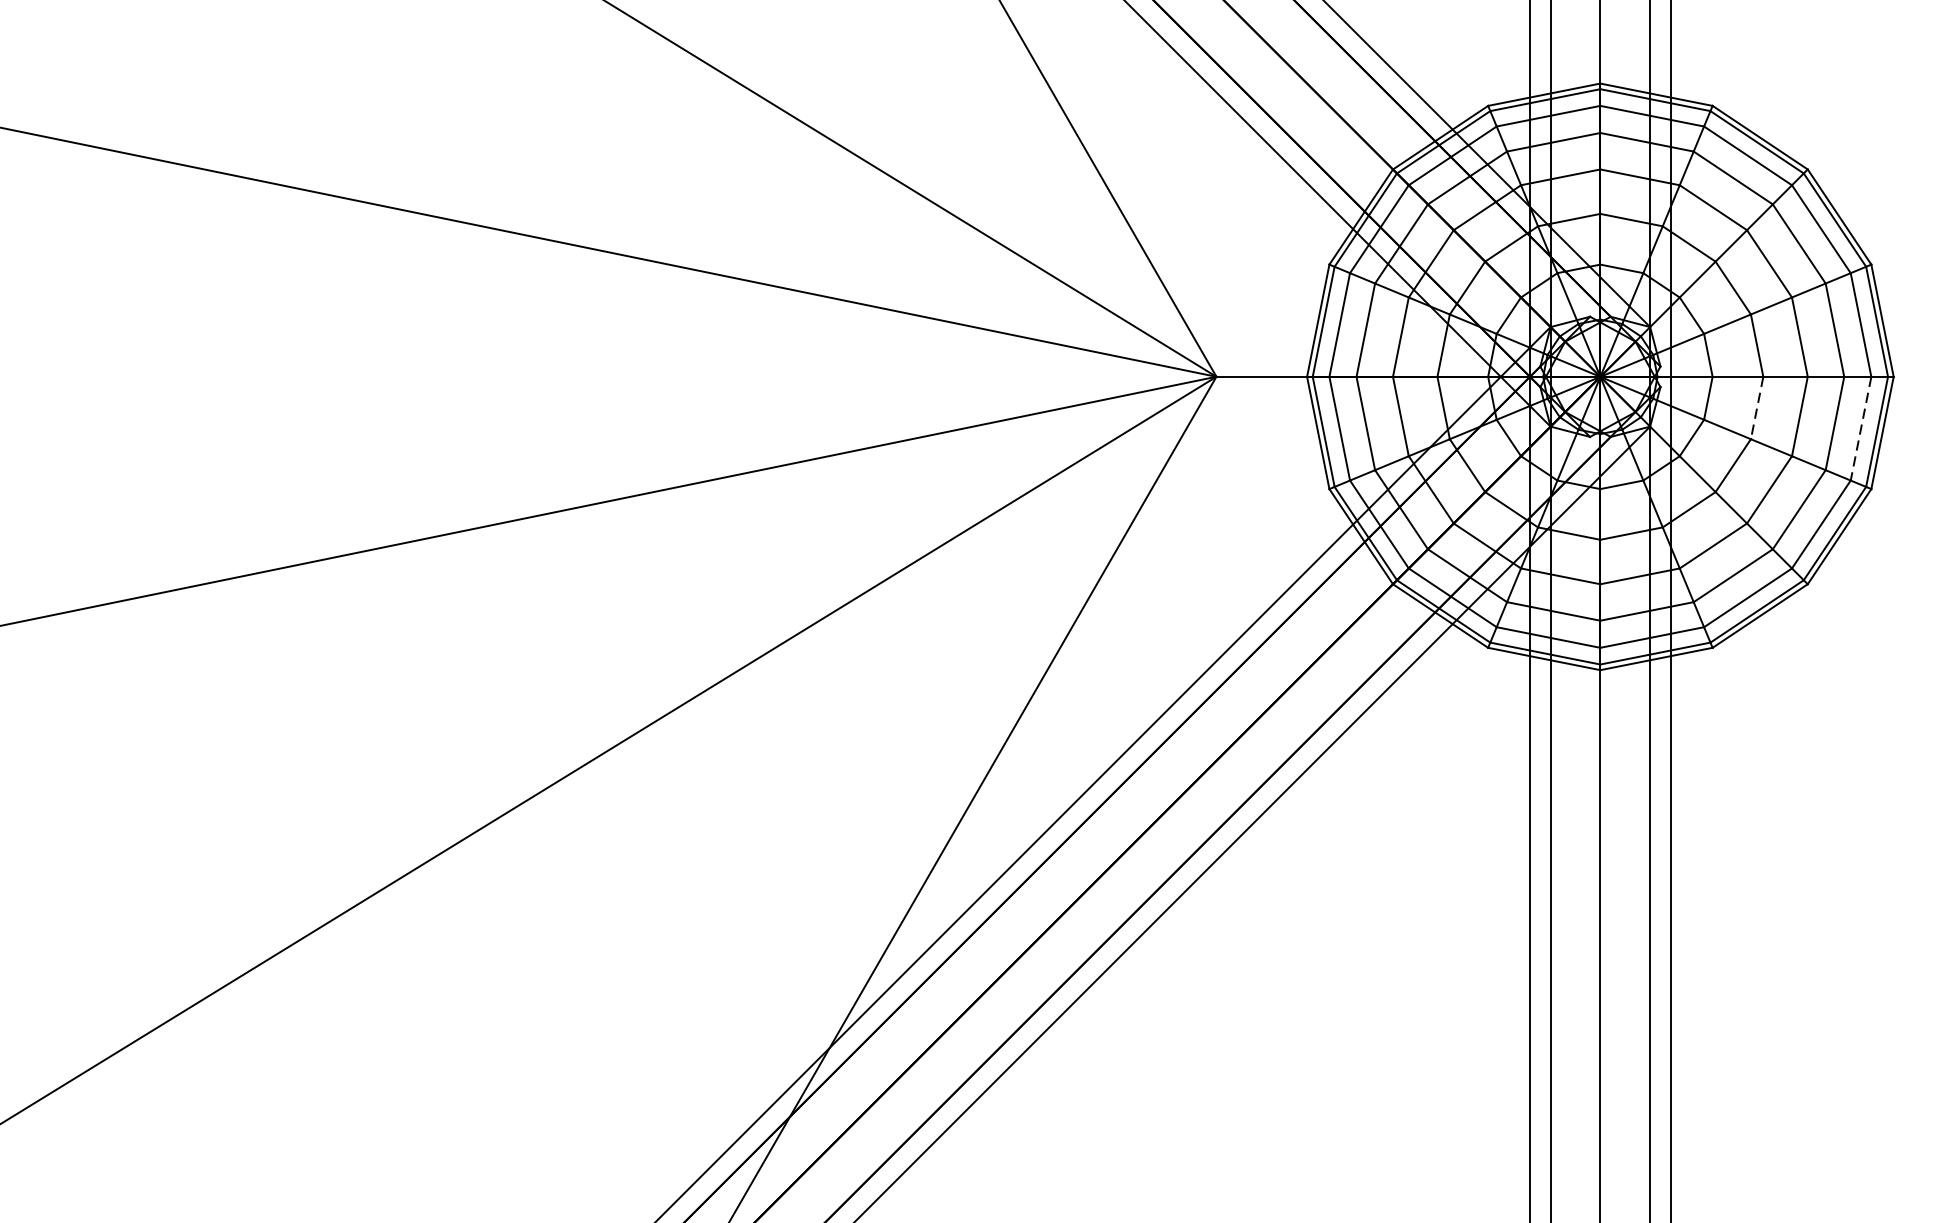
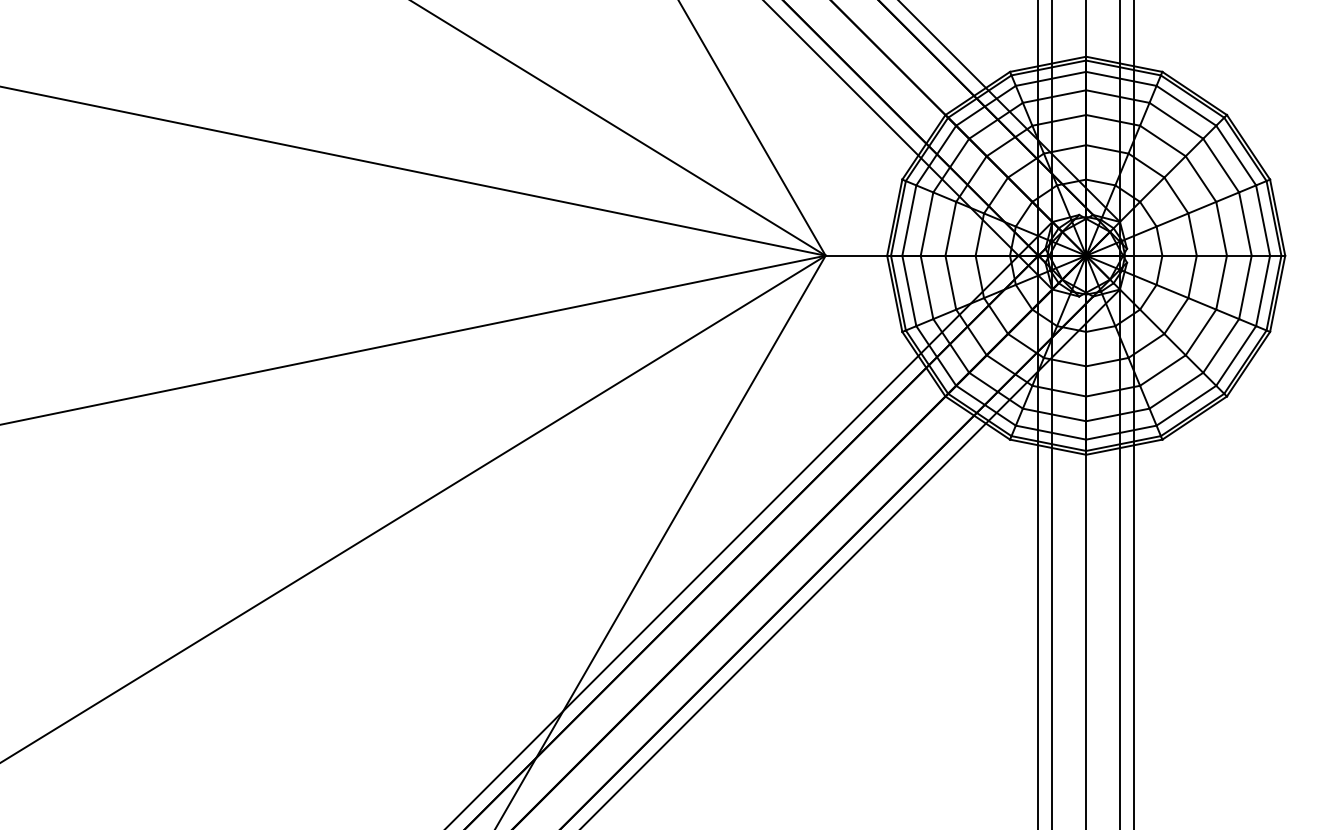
line: (1757, 407) -> (1192, 276), dashed -> solid
line: (1861, 428) -> (1263, 290), dashed -> solid

